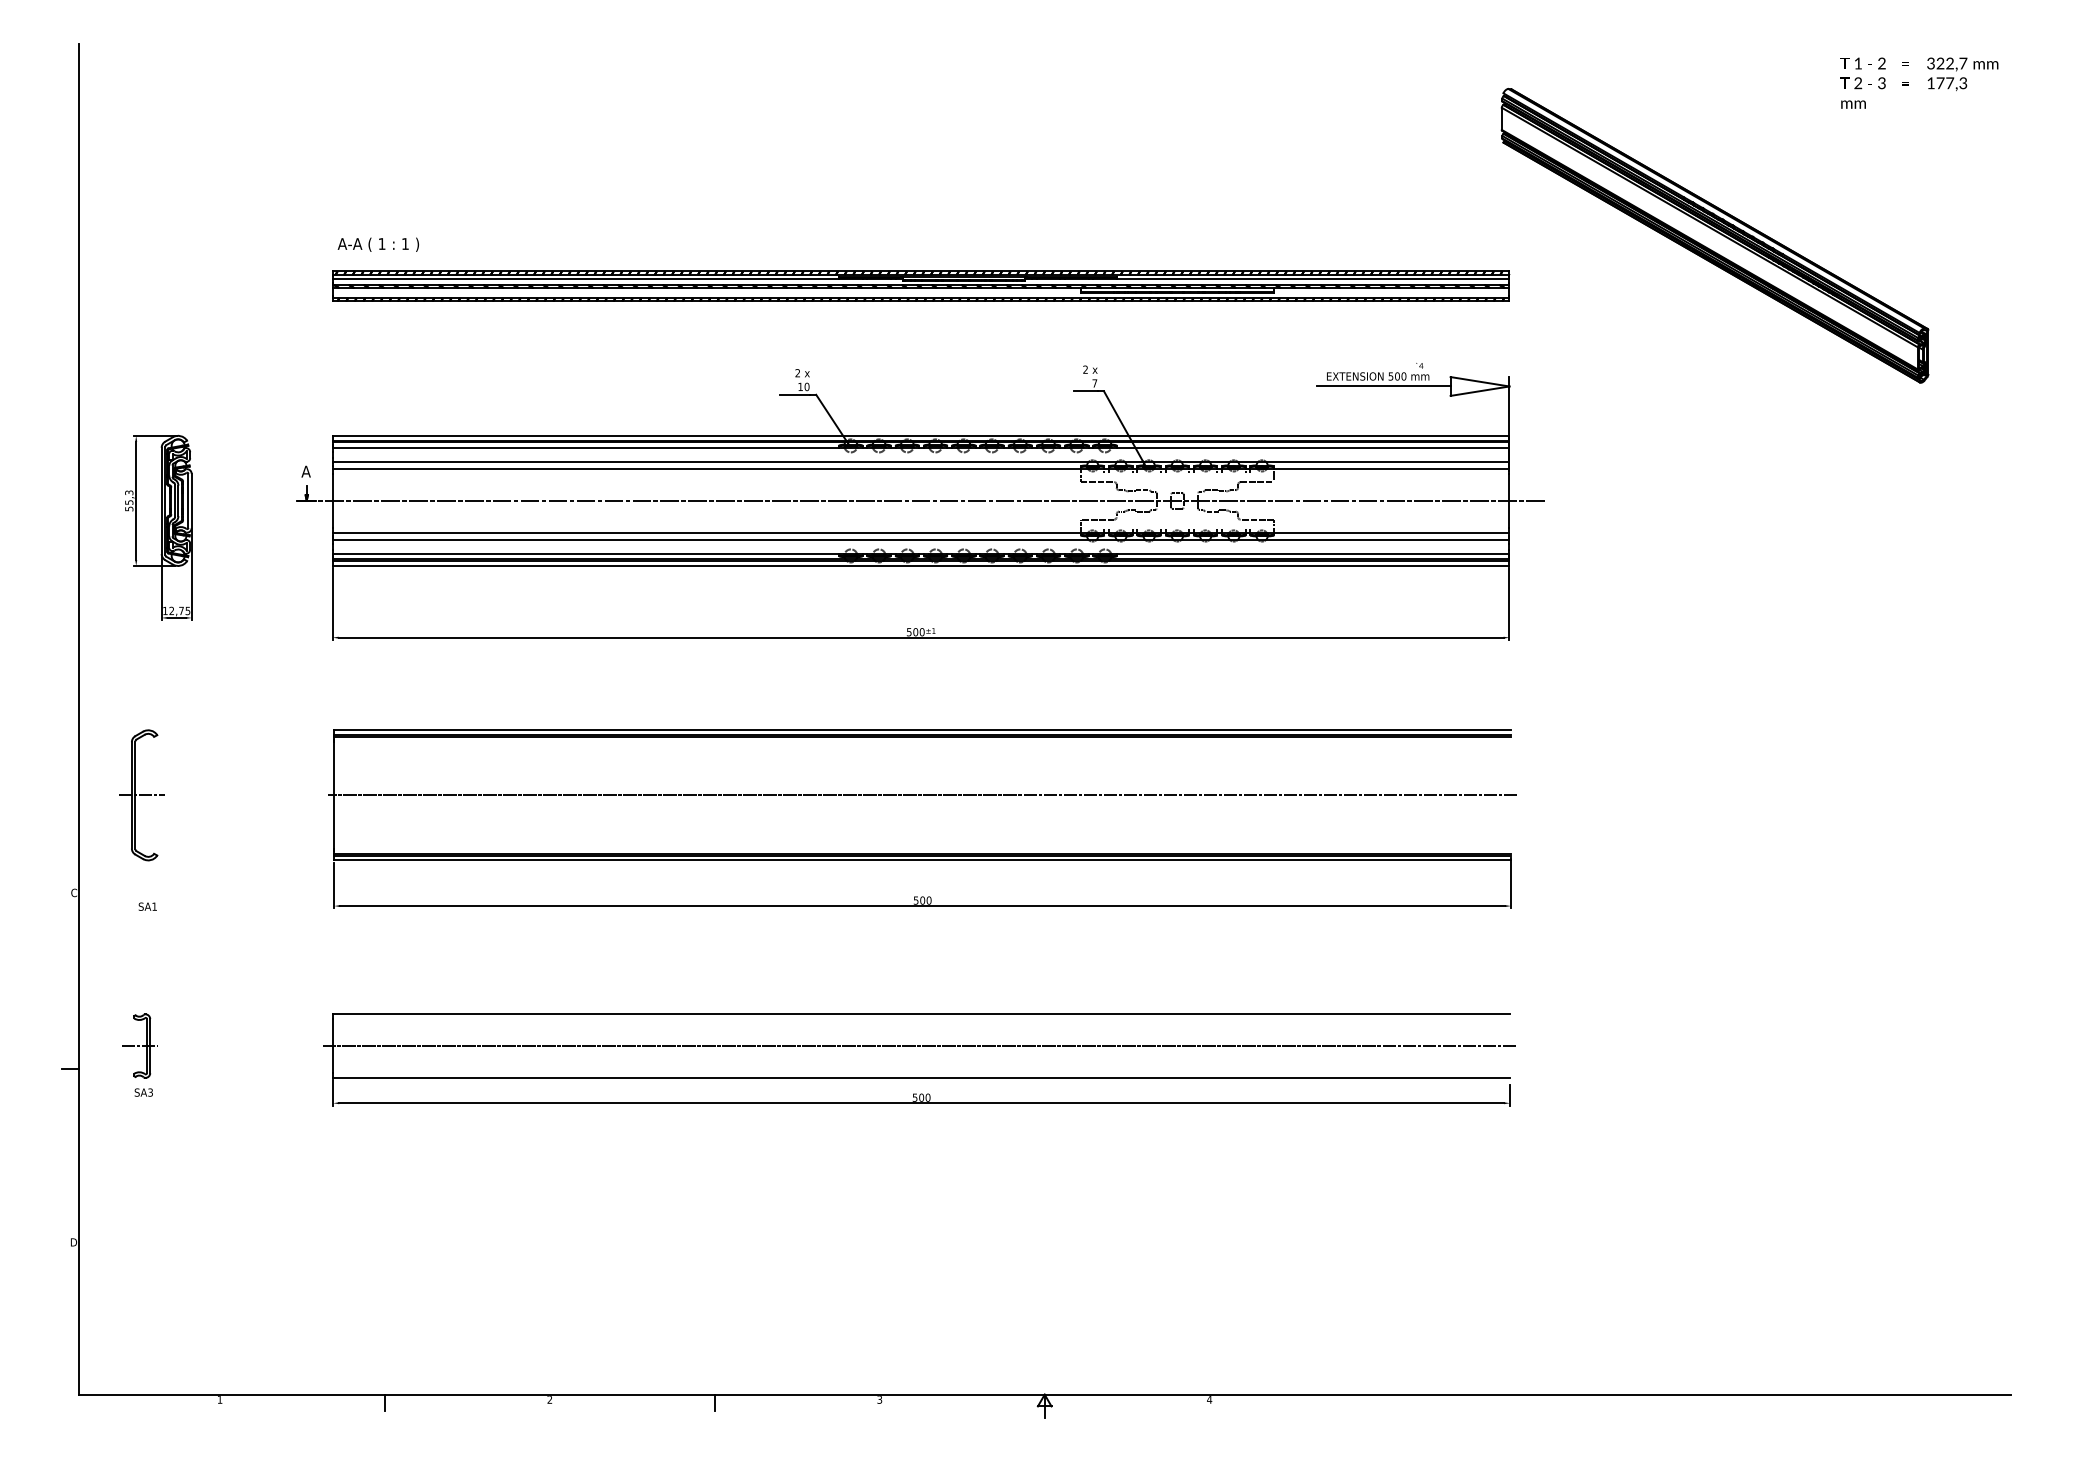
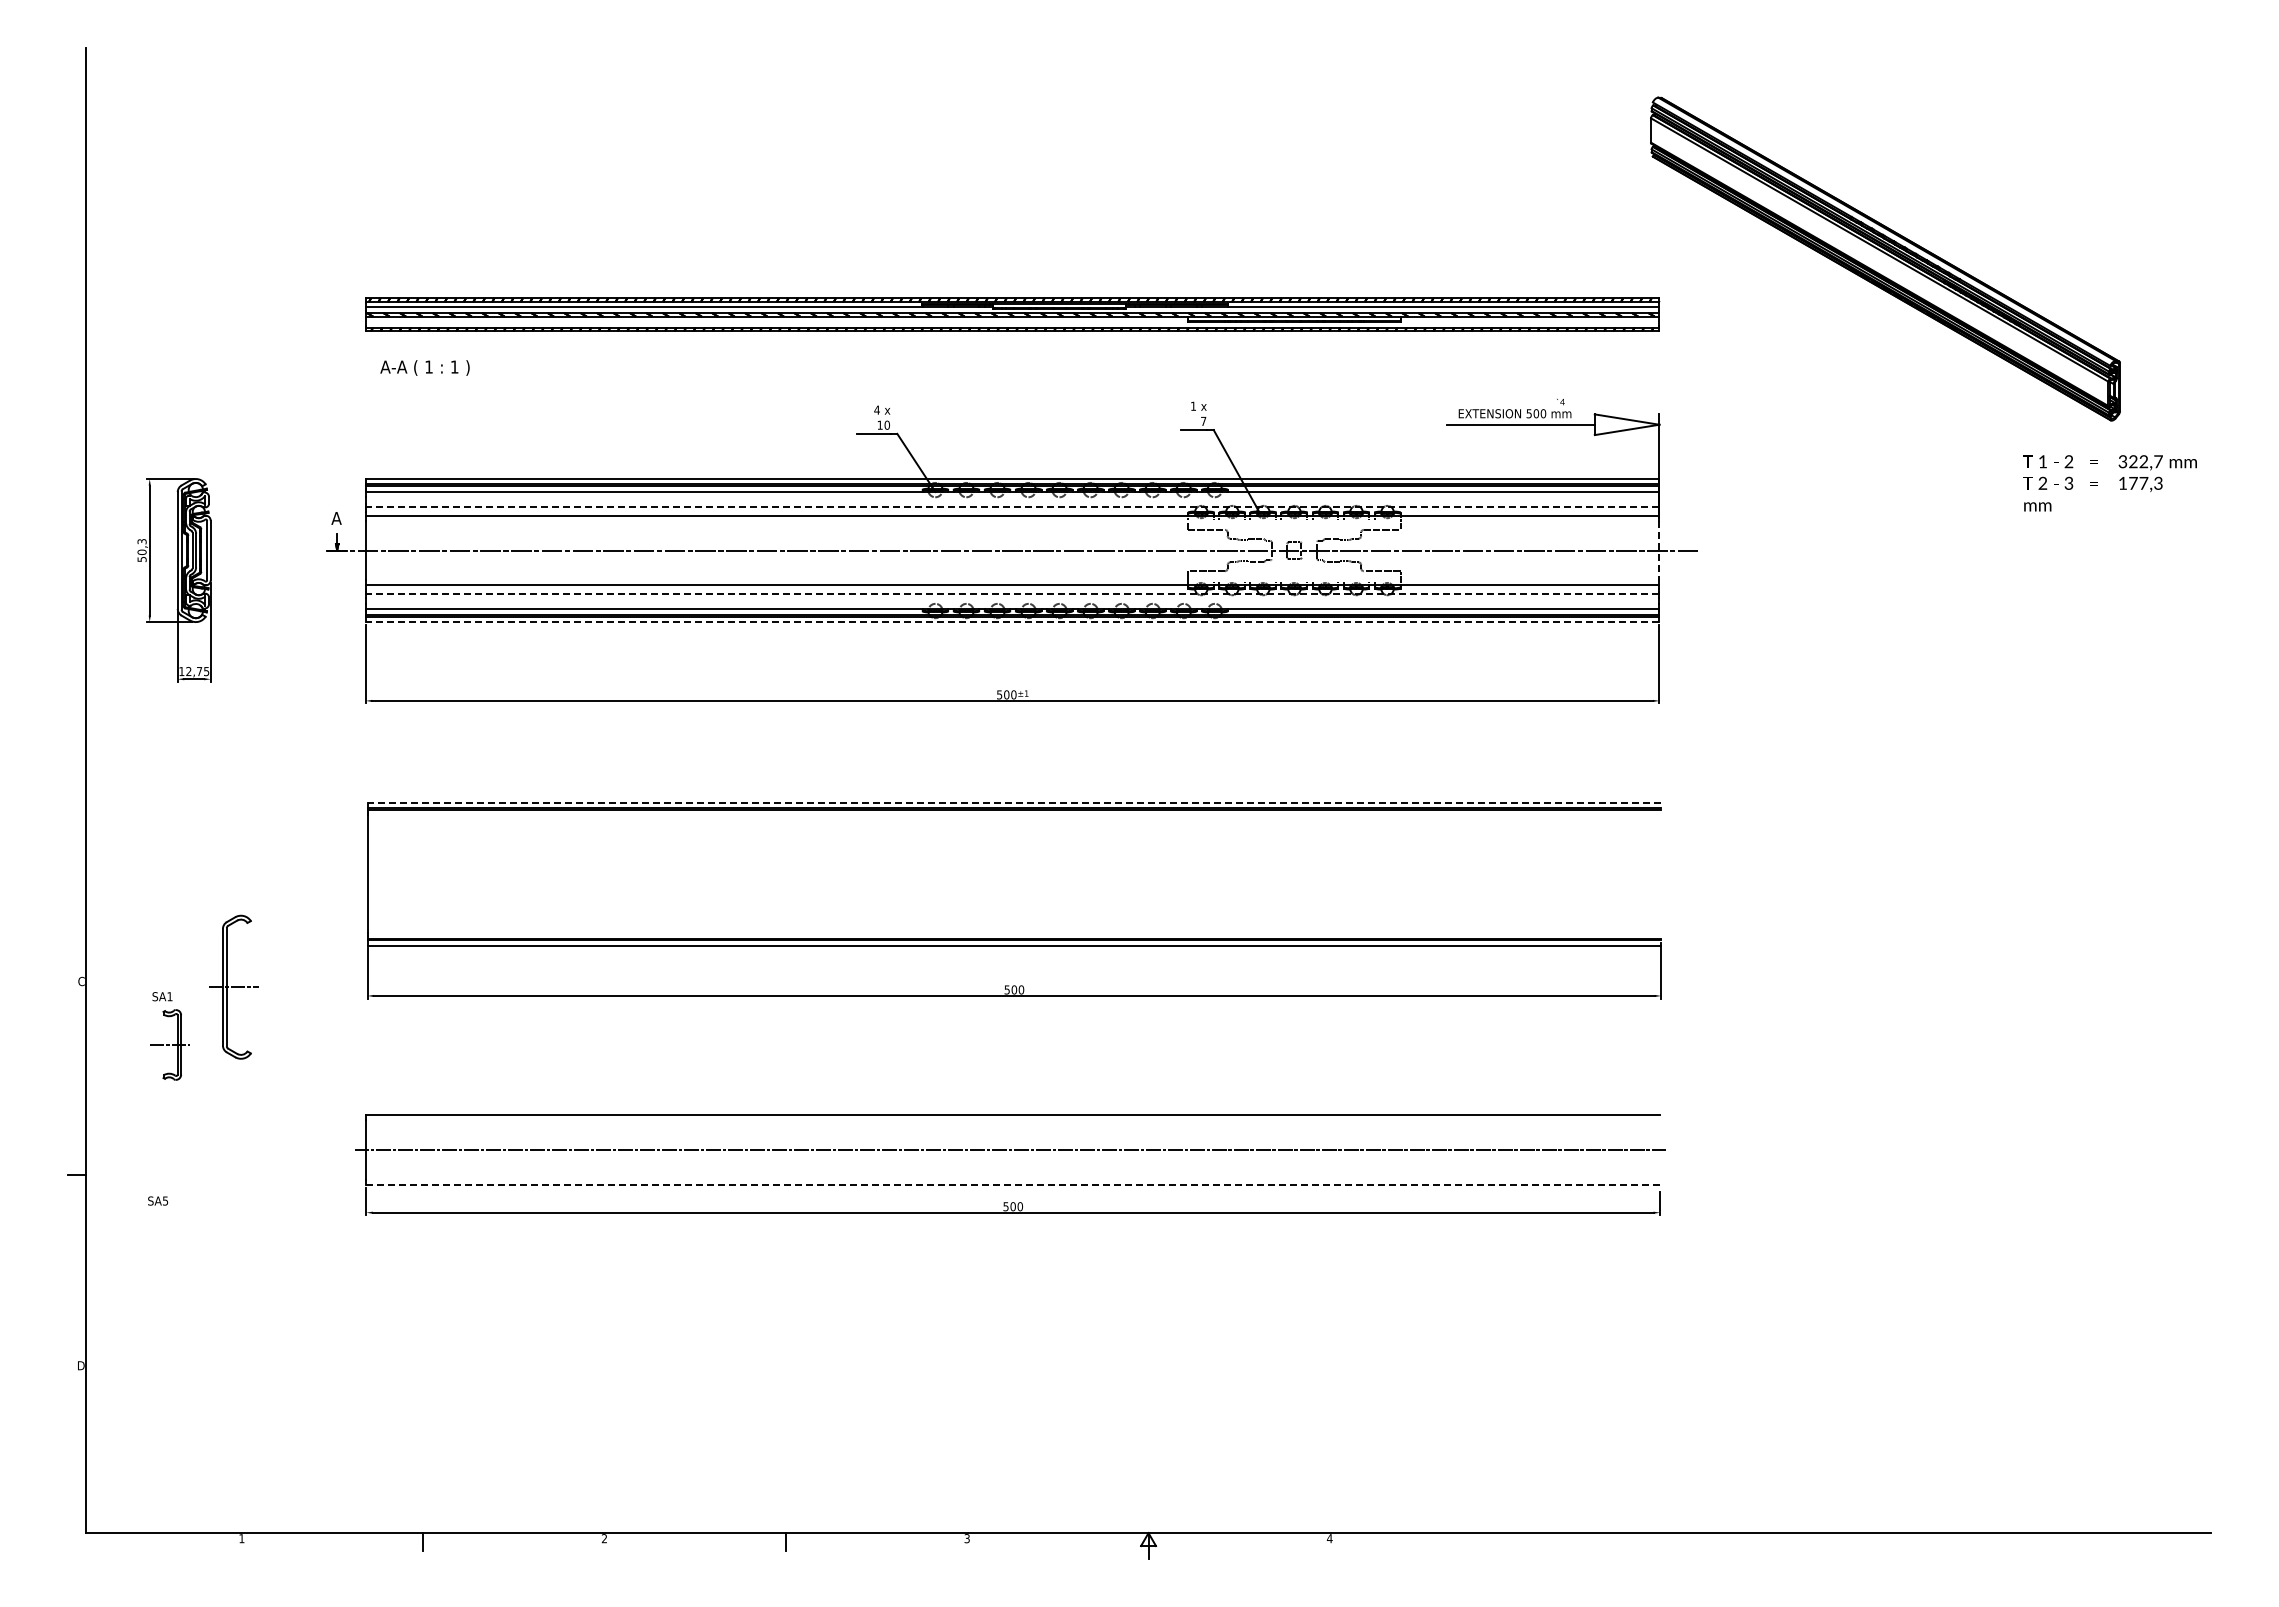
text: (1918, 83) -> (2109, 483), moved
text: (377, 244) -> (424, 367), moved
text: (1084, 368) -> (1192, 405), 2 -> 1
text: (797, 372) -> (876, 409), 2 -> 4
line: (920, 461) -> (1012, 507), solid -> dashed
line: (1509, 500) -> (1659, 550), solid -> dashed
text: (128, 502) -> (141, 552), 55,3 -> 50,3
line: (920, 539) -> (1012, 593), solid -> dashed
line: (920, 566) -> (1012, 622), solid -> dashed
line: (922, 730) -> (1014, 802), solid -> dashed
part: (141, 794) -> (233, 986), moved
line: (922, 795) -> (1014, 874), removed
part: (139, 1045) -> (169, 1044), moved
line: (921, 1077) -> (1013, 1184), solid -> dashed
text: (150, 1092) -> (165, 1200), SA3 -> SA5

